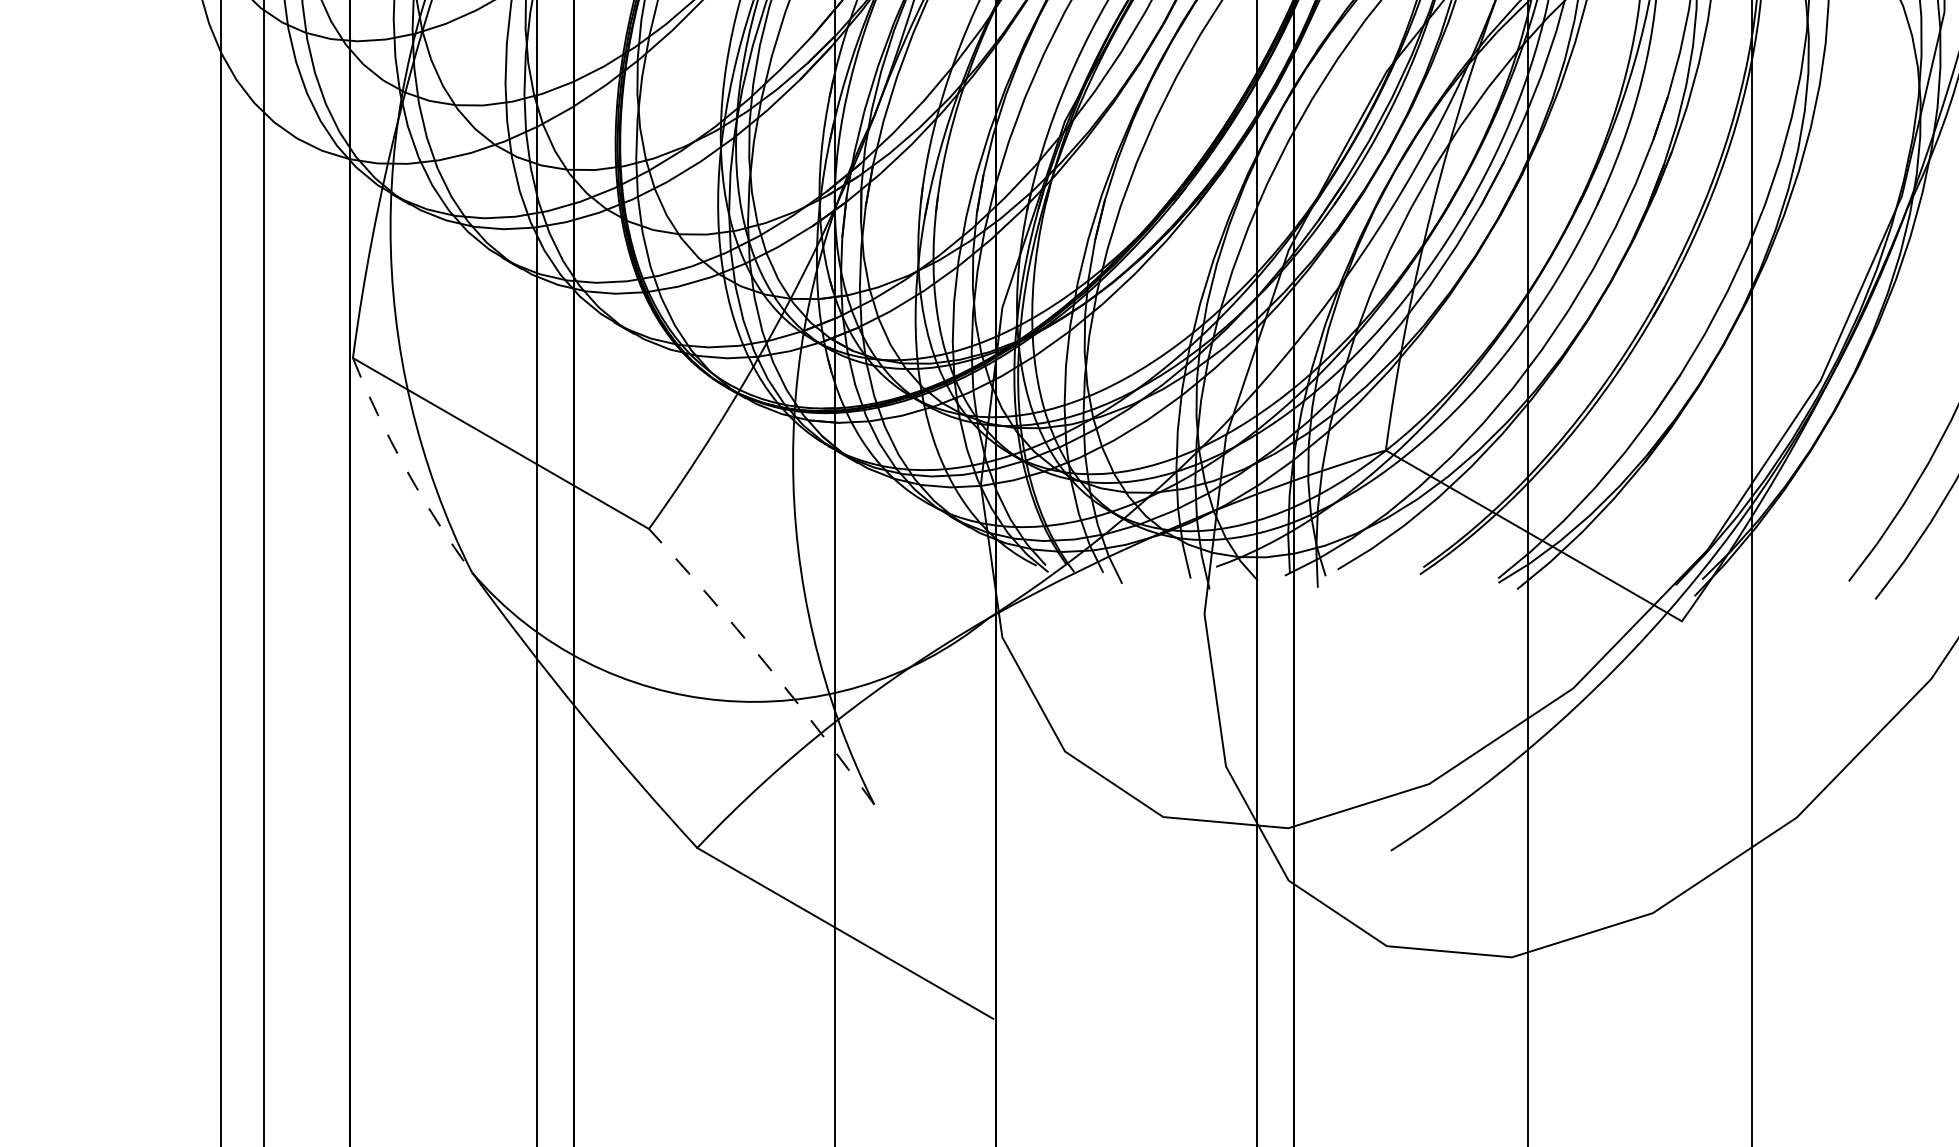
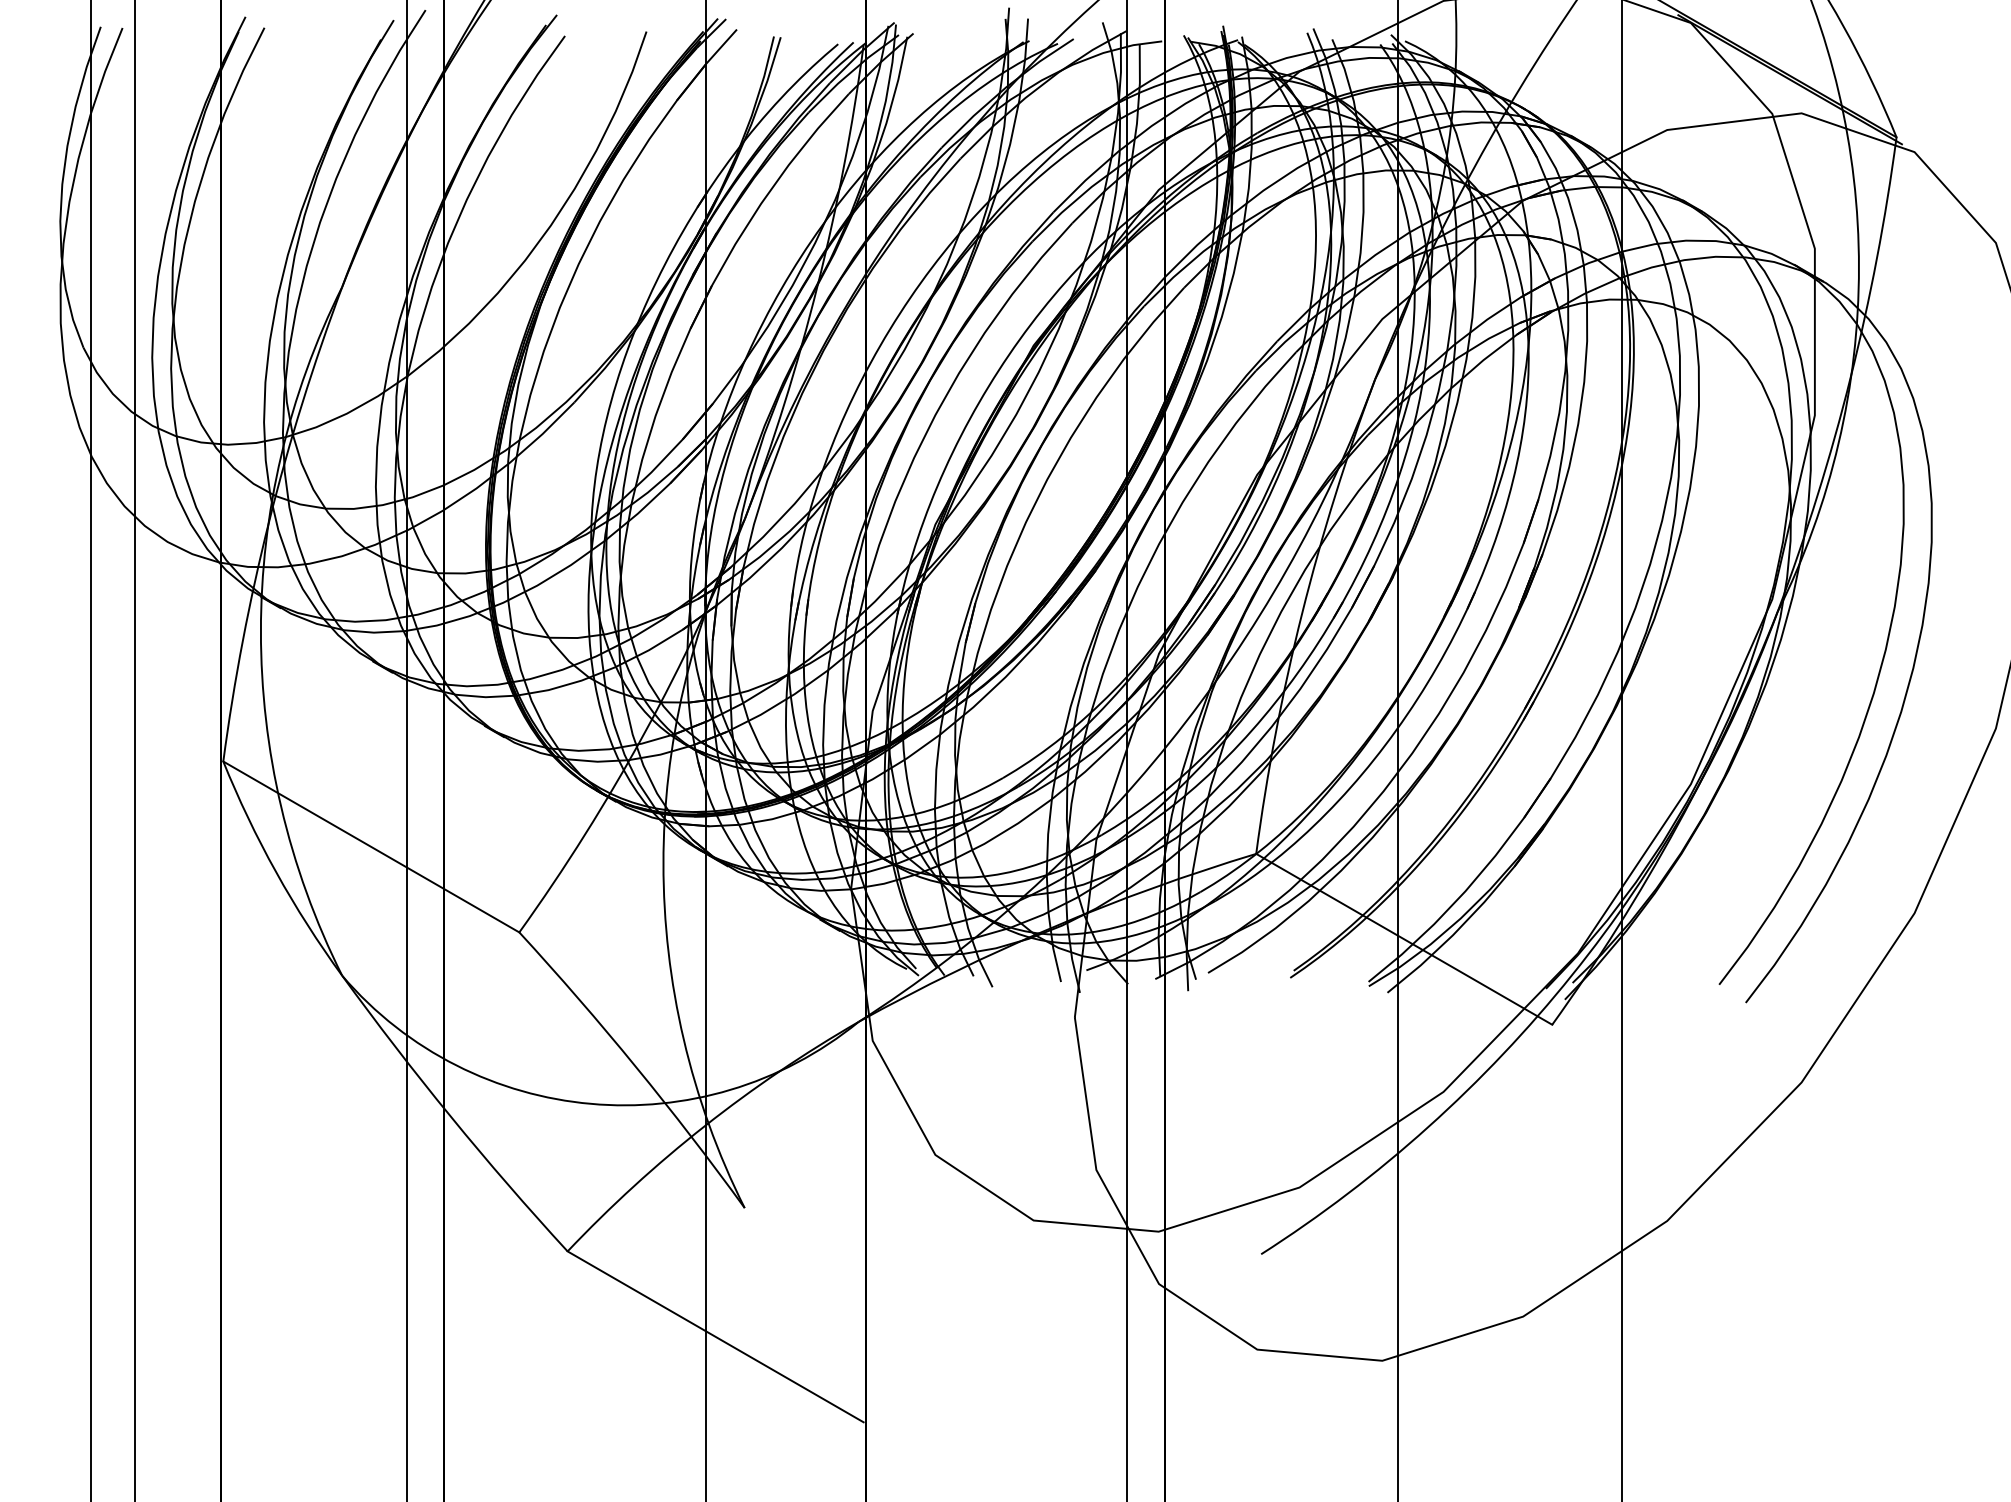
arc: (406, 469) -> (276, 872), dashed -> solid
arc: (766, 664) -> (636, 1067), dashed -> solid

